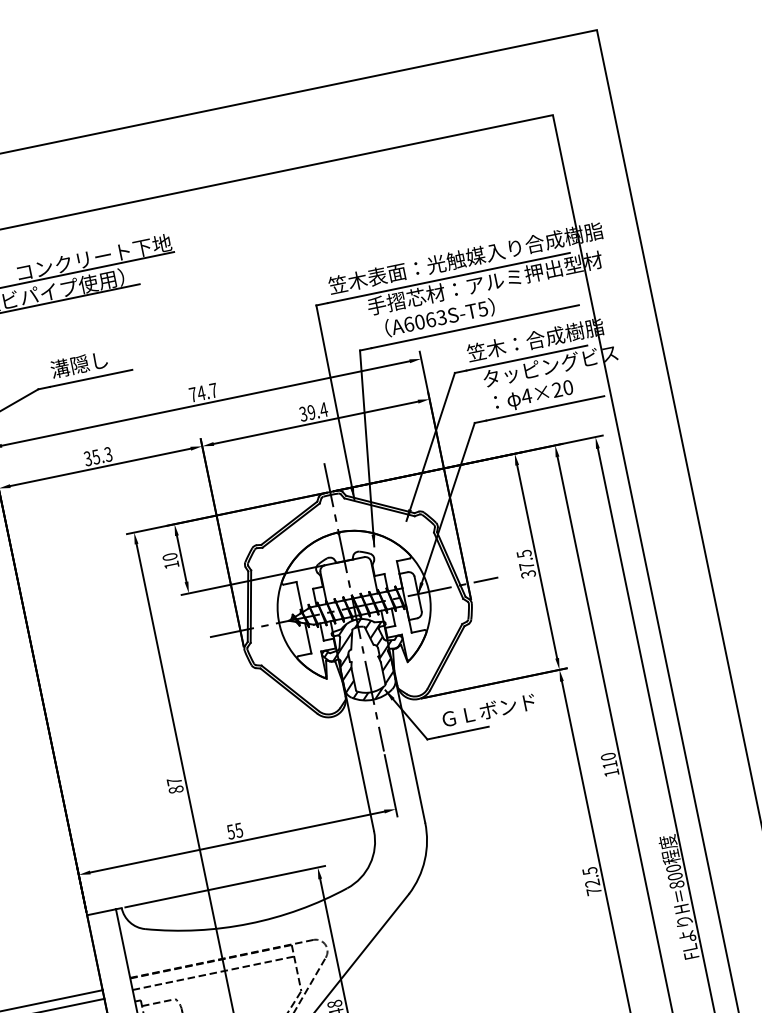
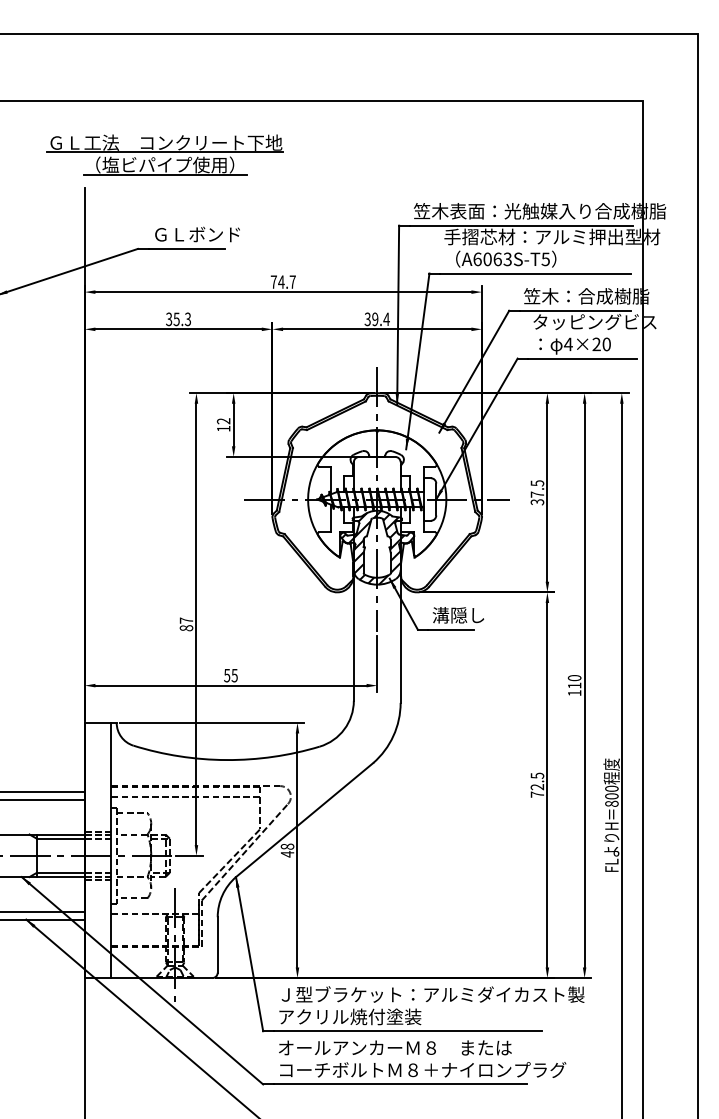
text: (97, 360) -> (195, 234), 溝隠し -> ＧＬボンド
text: (169, 557) -> (223, 421), 10 -> 12
text: (486, 711) -> (475, 615), ＧＬボンド -> 溝隠し

